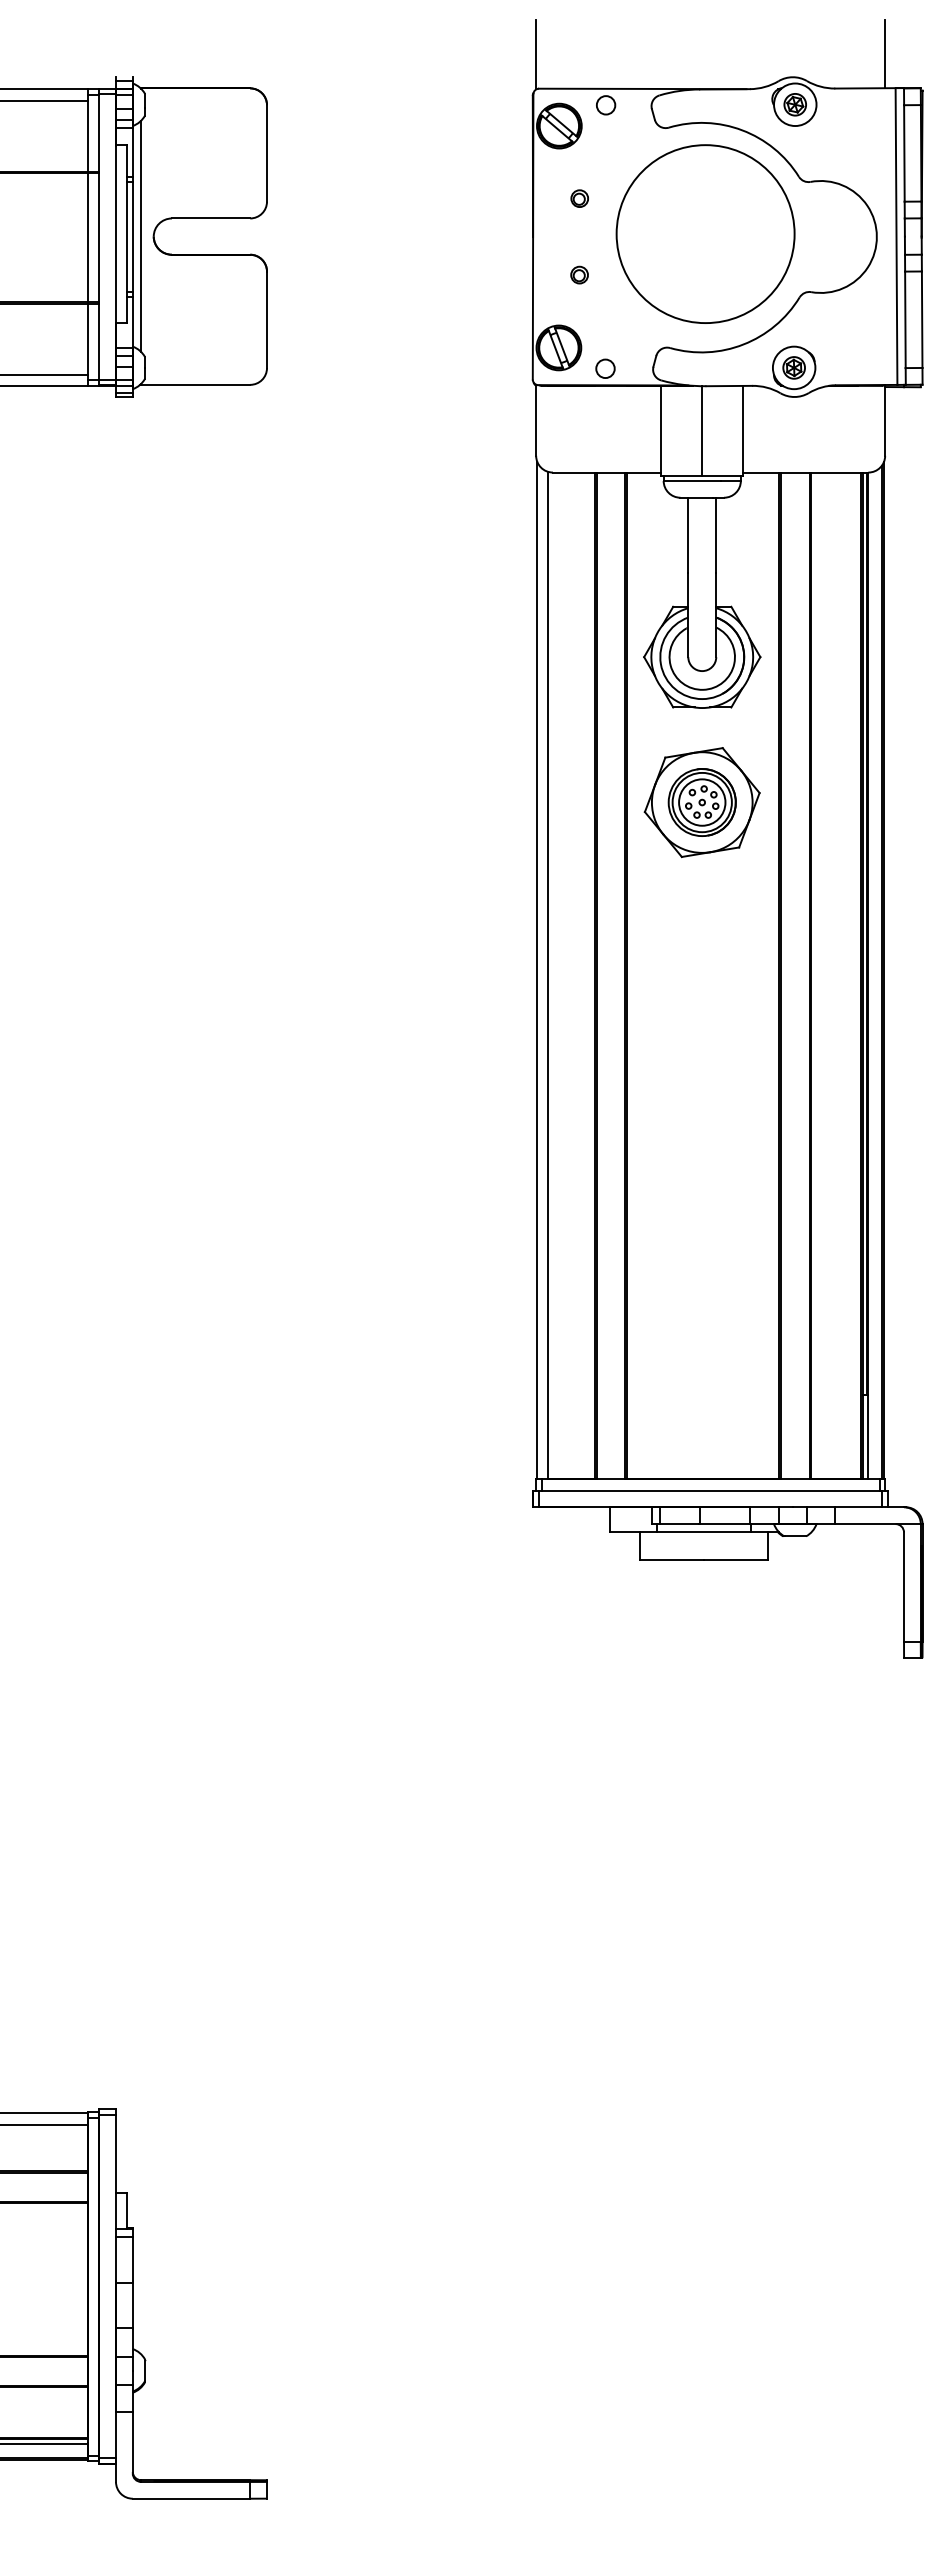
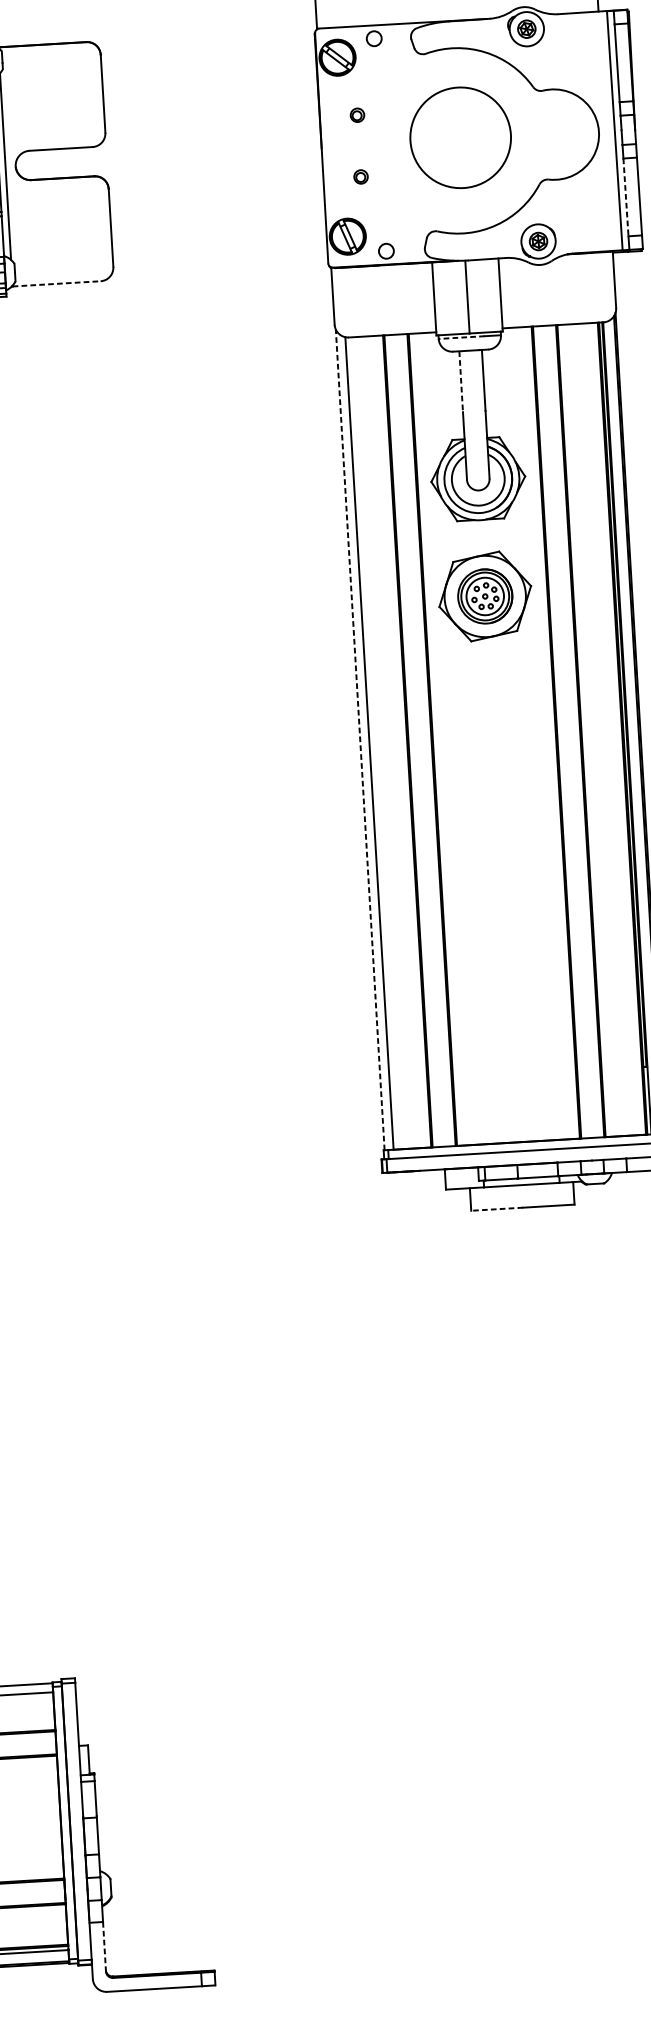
circle: (705, 233) -> (460, 137), size x0.7
line: (905, 320) -> (626, 197), solid -> dashed
line: (195, 384) -> (56, 283), solid -> dashed
line: (692, 480) -> (461, 337), solid -> dashed
line: (688, 535) -> (461, 381), solid -> dashed
line: (537, 970) -> (360, 739), solid -> dashed
line: (671, 1560) -> (496, 1209), solid -> dashed
line: (132, 2442) -> (104, 1946), solid -> dashed

